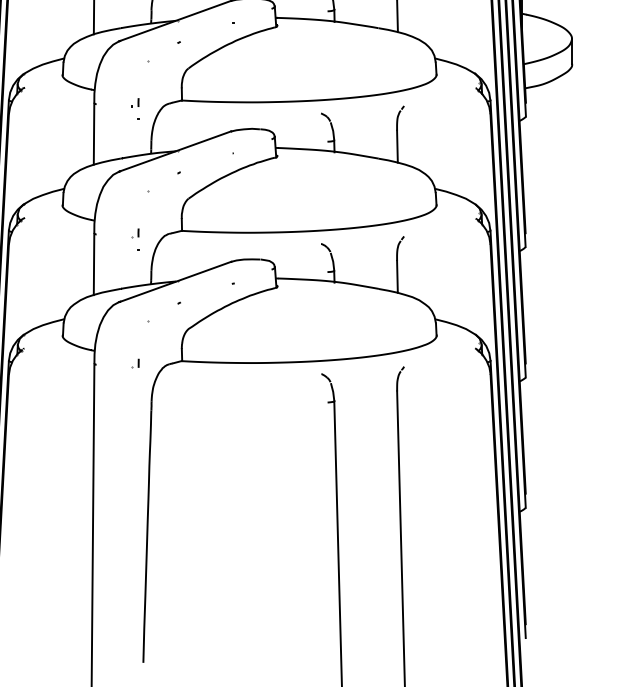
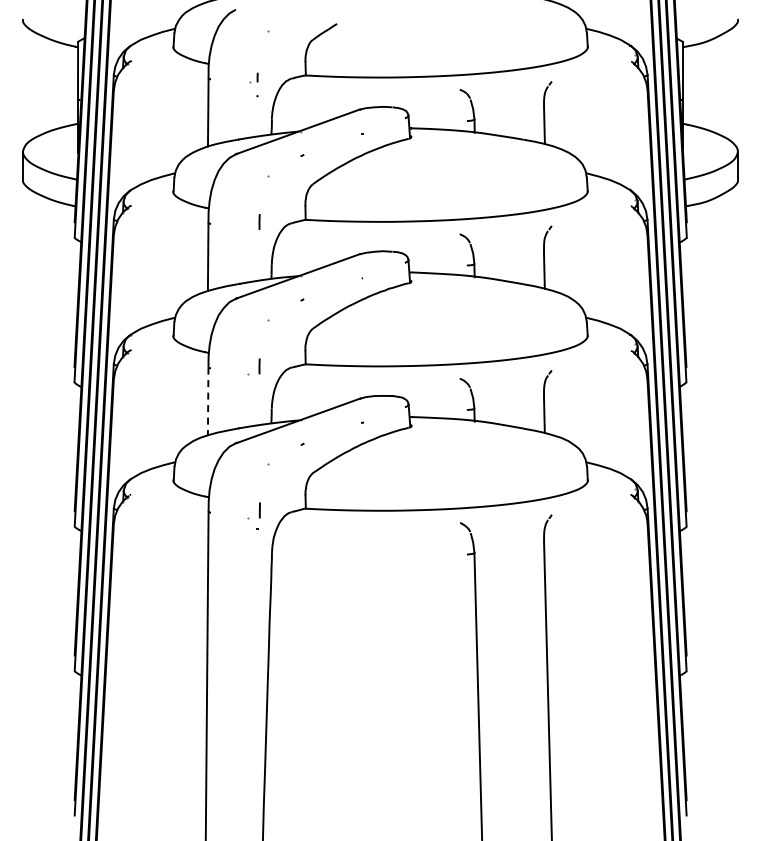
part: (134, 102) -> (253, 222), size x1.6
part: (134, 232) -> (253, 366), size x1.6
line: (94, 264) -> (208, 401), solid -> dashed
part: (134, 363) -> (253, 511), size x1.6

